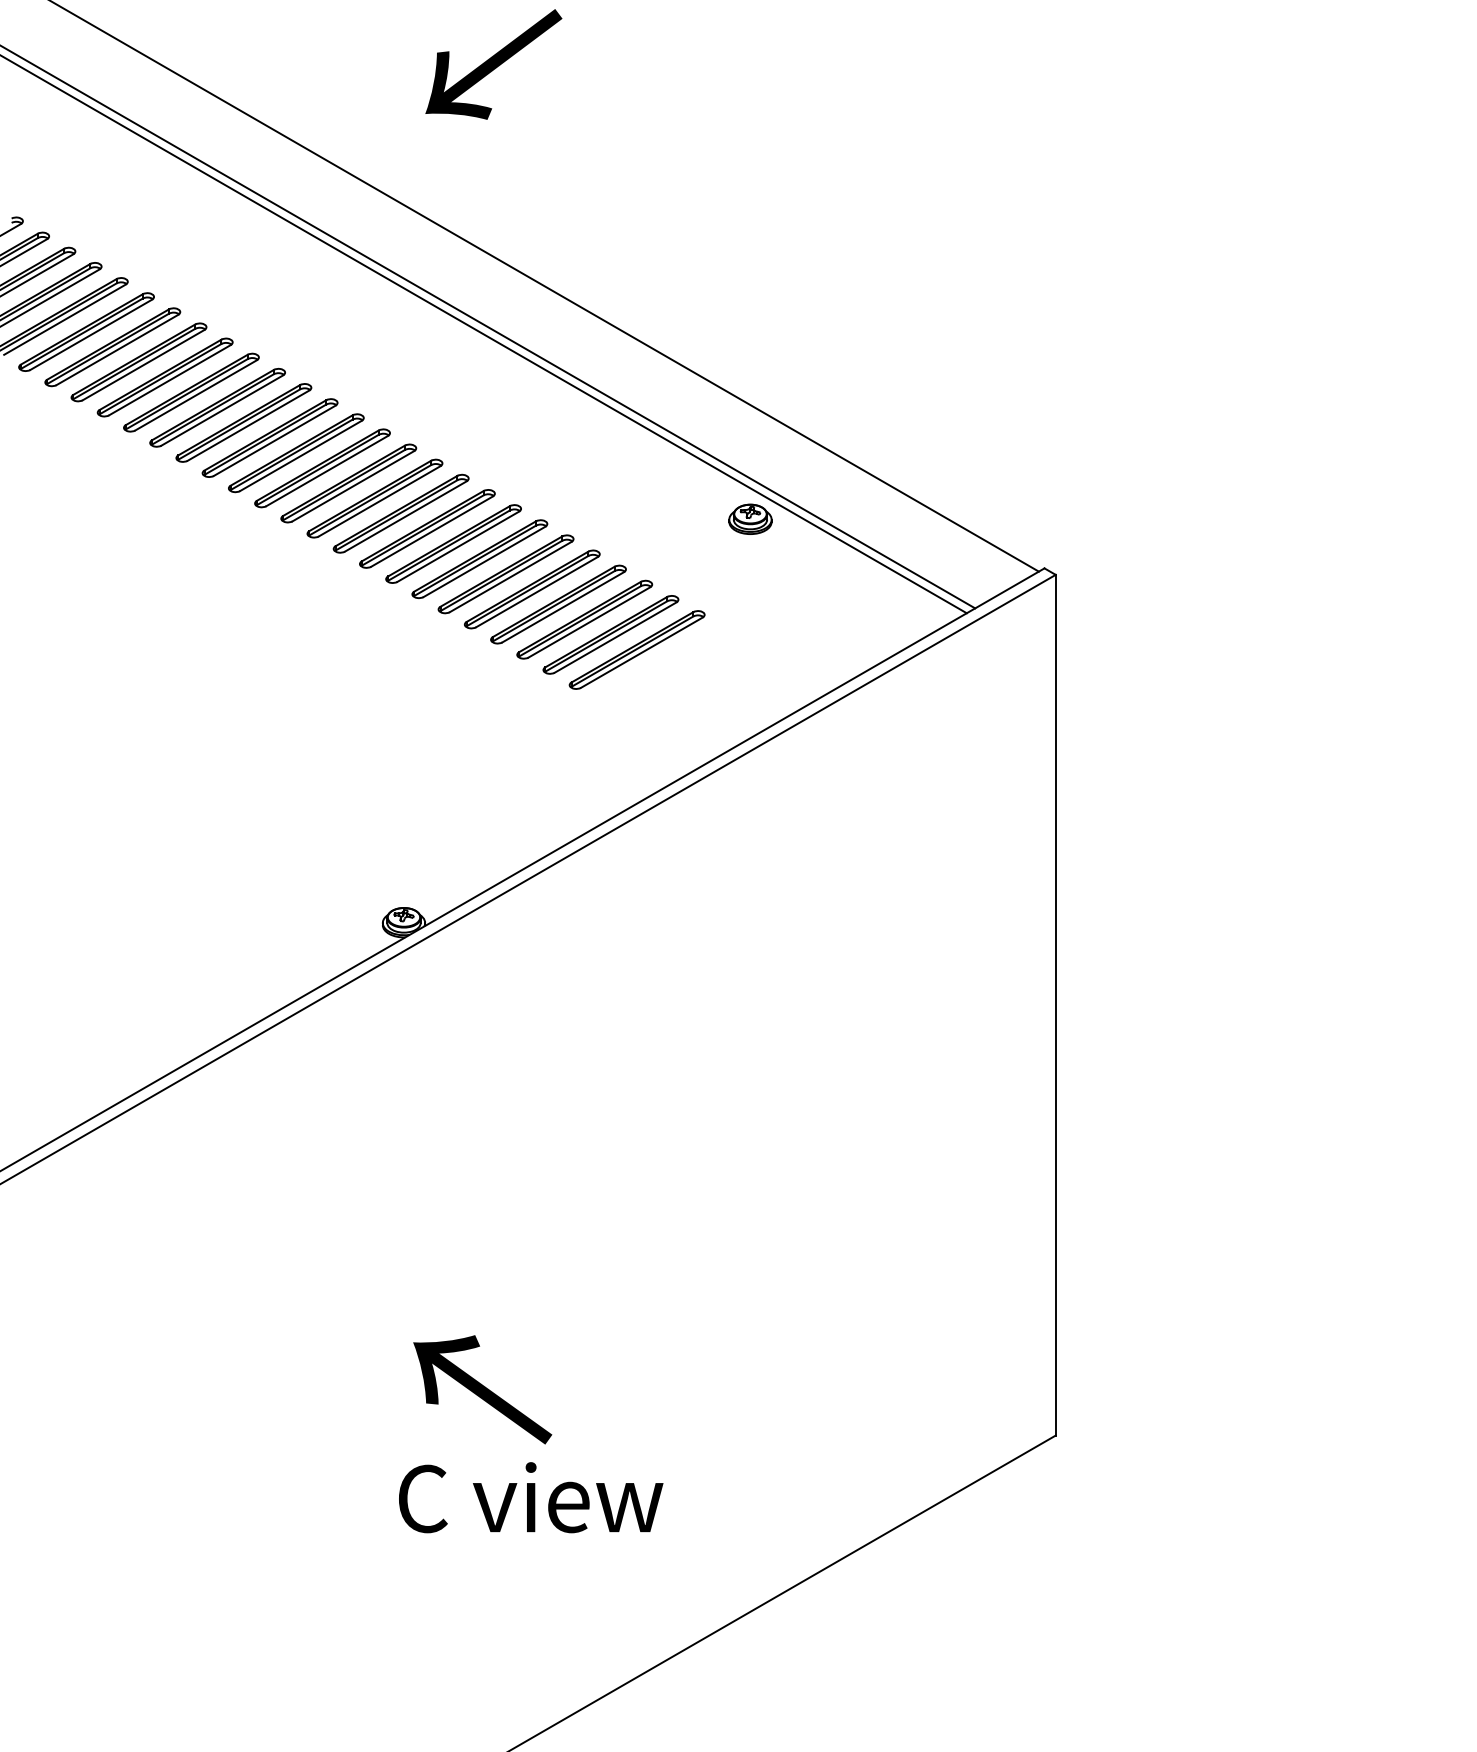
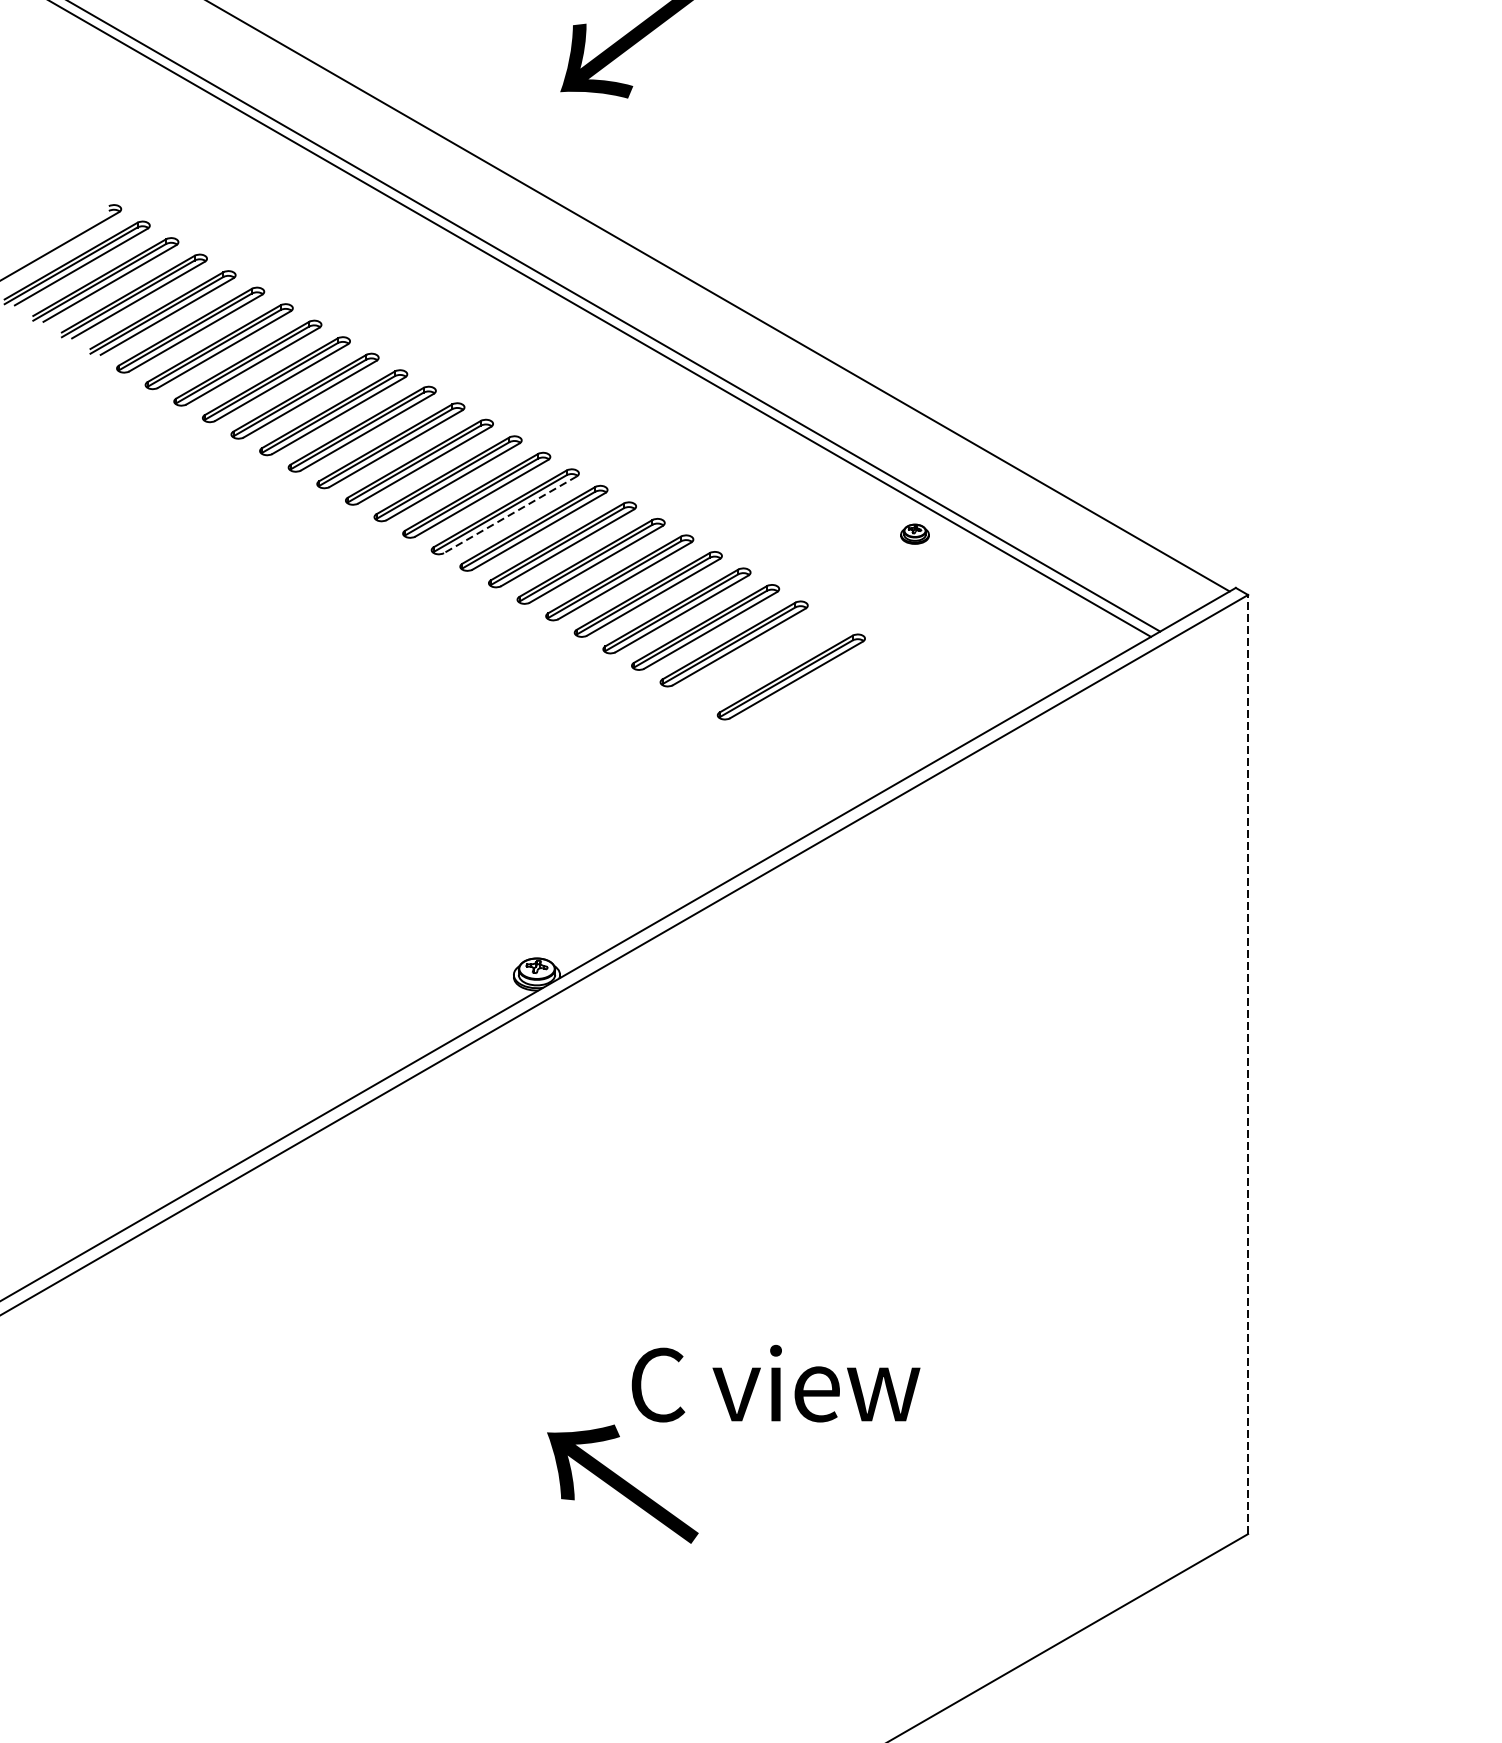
line: (379, 501) -> (510, 514), solid -> dashed
part: (750, 518) -> (915, 533), size x0.6
part: (610, 634) -> (762, 660), removed
line: (1055, 1004) -> (1247, 1063), solid -> dashed
text: (531, 1497) -> (776, 1383), moved

